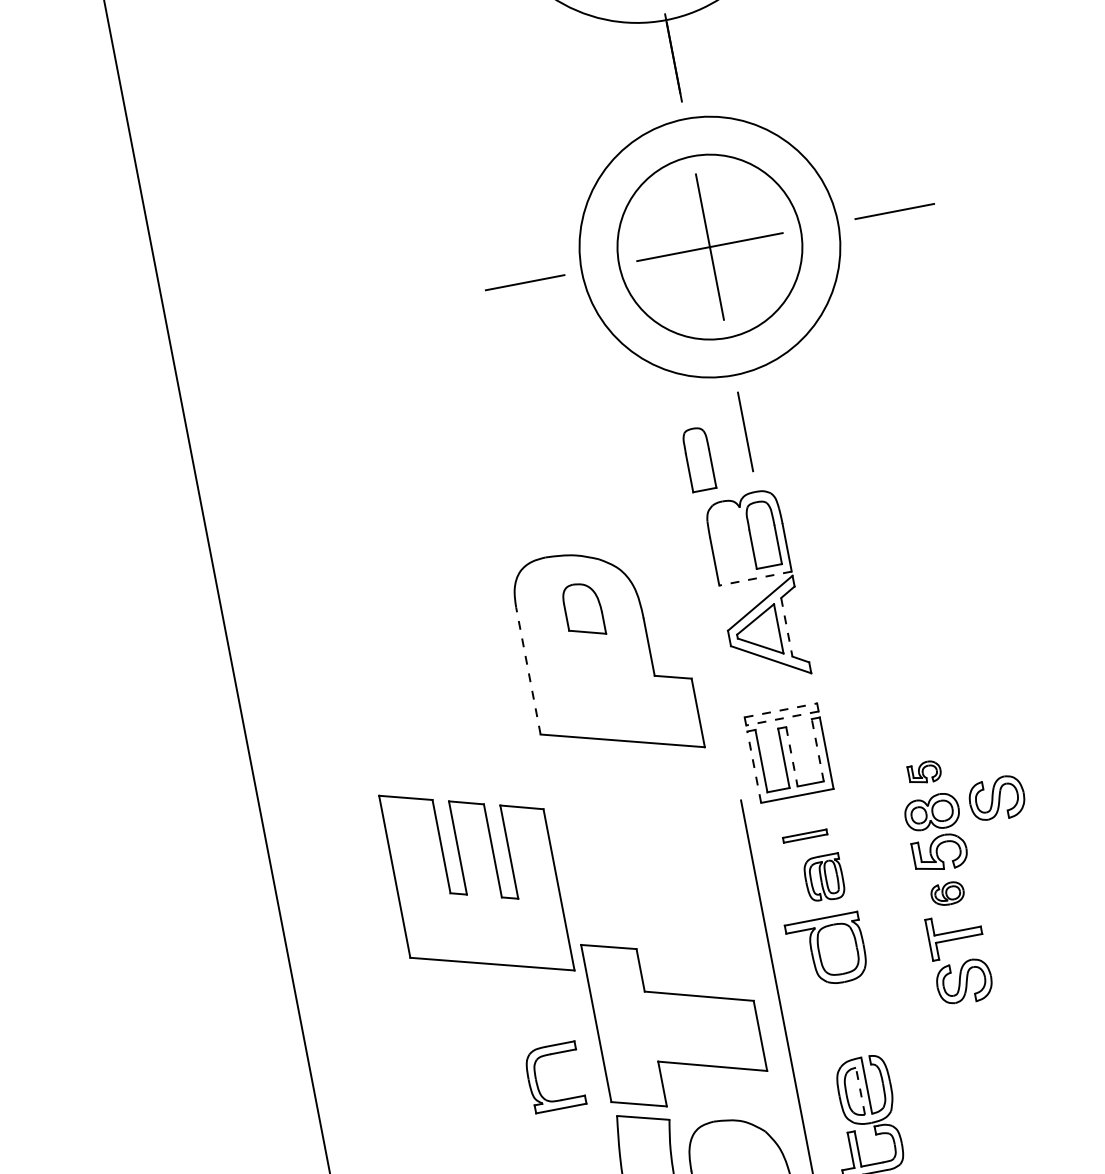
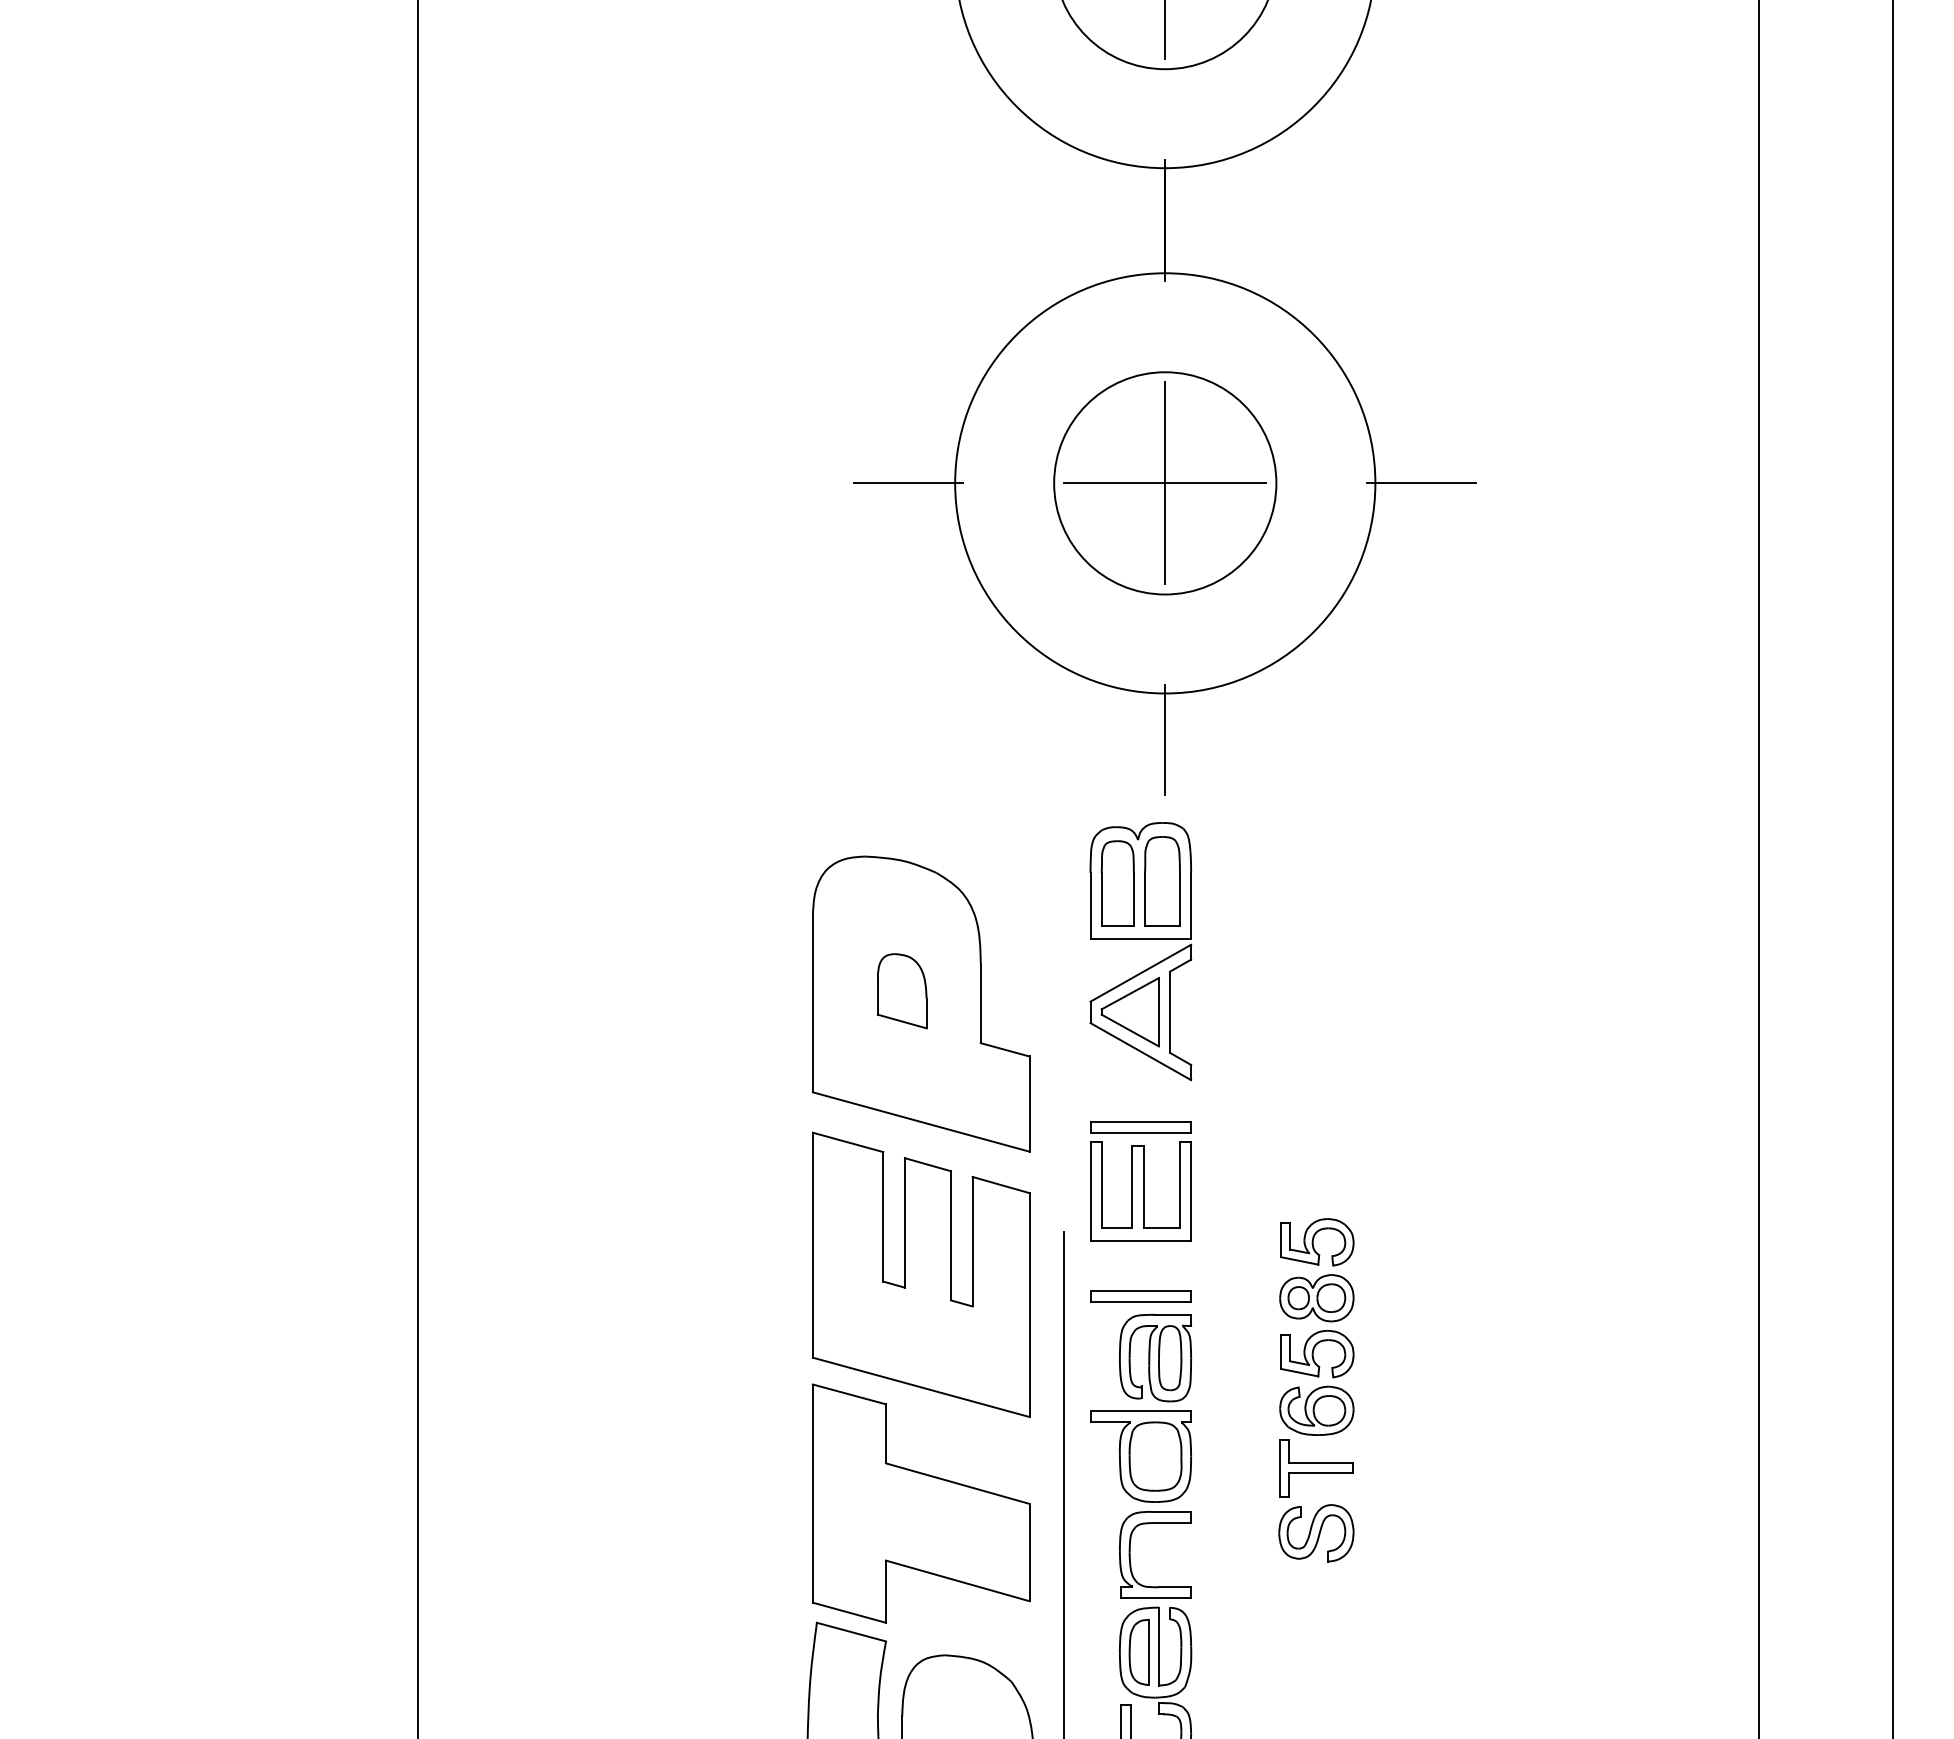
circle: (710, 247) -> (1165, 483), size x0.62
circle: (710, 247) -> (1165, 483), size x1.67
part: (698, 459) -> (1117, 883), moved
line: (755, 578) -> (1140, 938), dashed -> solid
part: (583, 610) -> (902, 991), moved
line: (787, 627) -> (1170, 1012), dashed -> solid
line: (528, 670) -> (812, 1003), dashed -> solid
line: (781, 709) -> (1141, 1121), dashed -> solid
line: (782, 718) -> (1140, 1133), dashed -> solid
line: (817, 750) -> (1179, 1184), dashed -> solid
line: (791, 757) -> (1143, 1187), dashed -> solid
line: (754, 767) -> (1090, 1191), dashed -> solid
part: (924, 772) -> (1317, 1242), size x1.67
part: (997, 799) -> (1407, 1296), removed
part: (804, 836) -> (1140, 1296), size x1.67
part: (824, 877) -> (1155, 1357), size x1.43
part: (477, 882) -> (921, 1274), moved
part: (947, 893) -> (1316, 1410), size x1.67
part: (536, 1080) -> (1130, 1554), moved
line: (860, 1091) -> (1149, 1652), dashed -> solid

